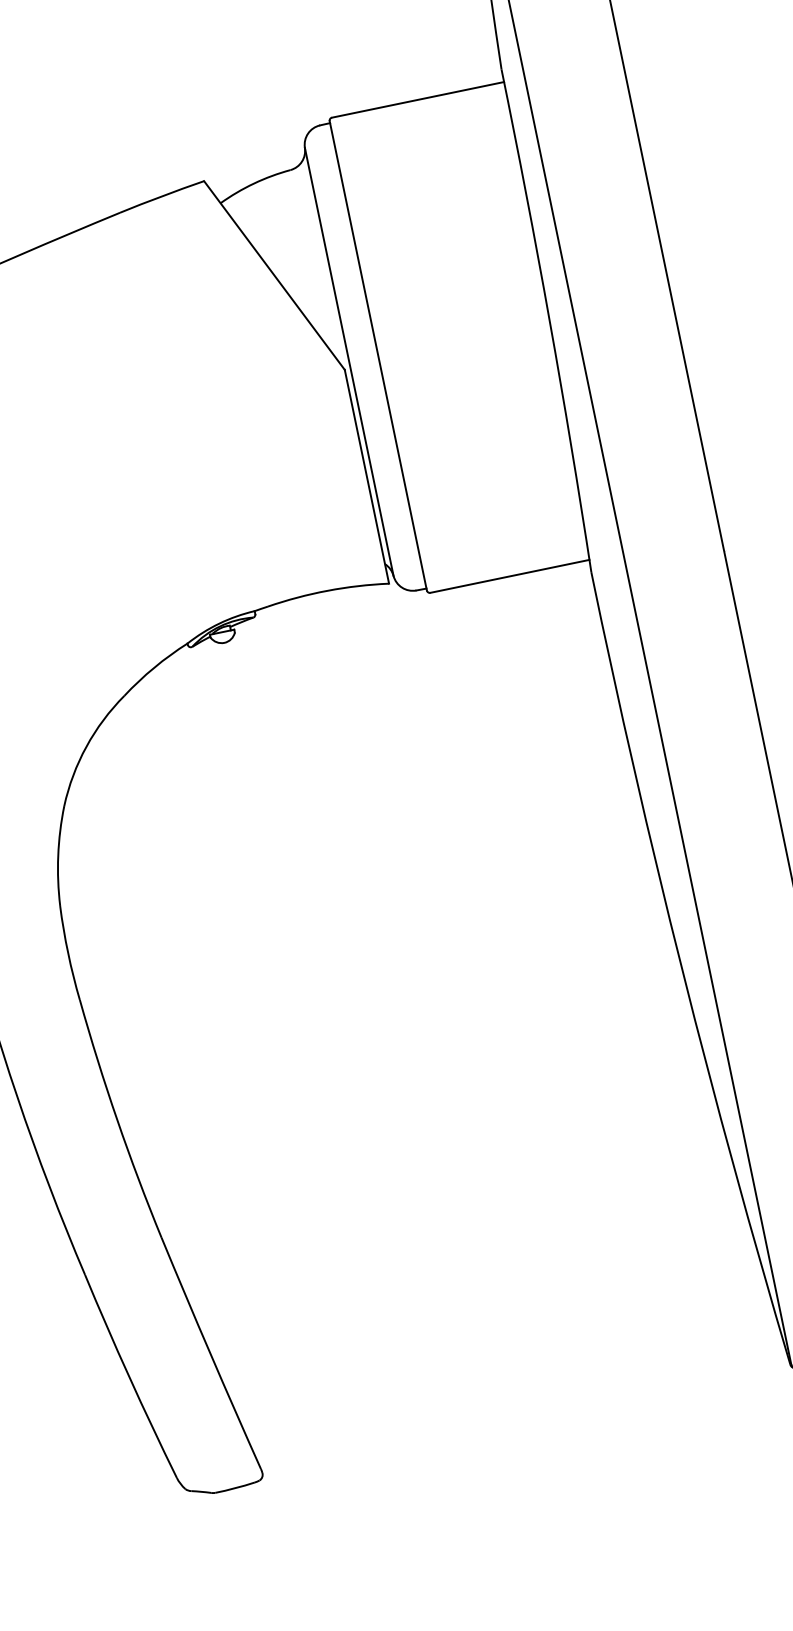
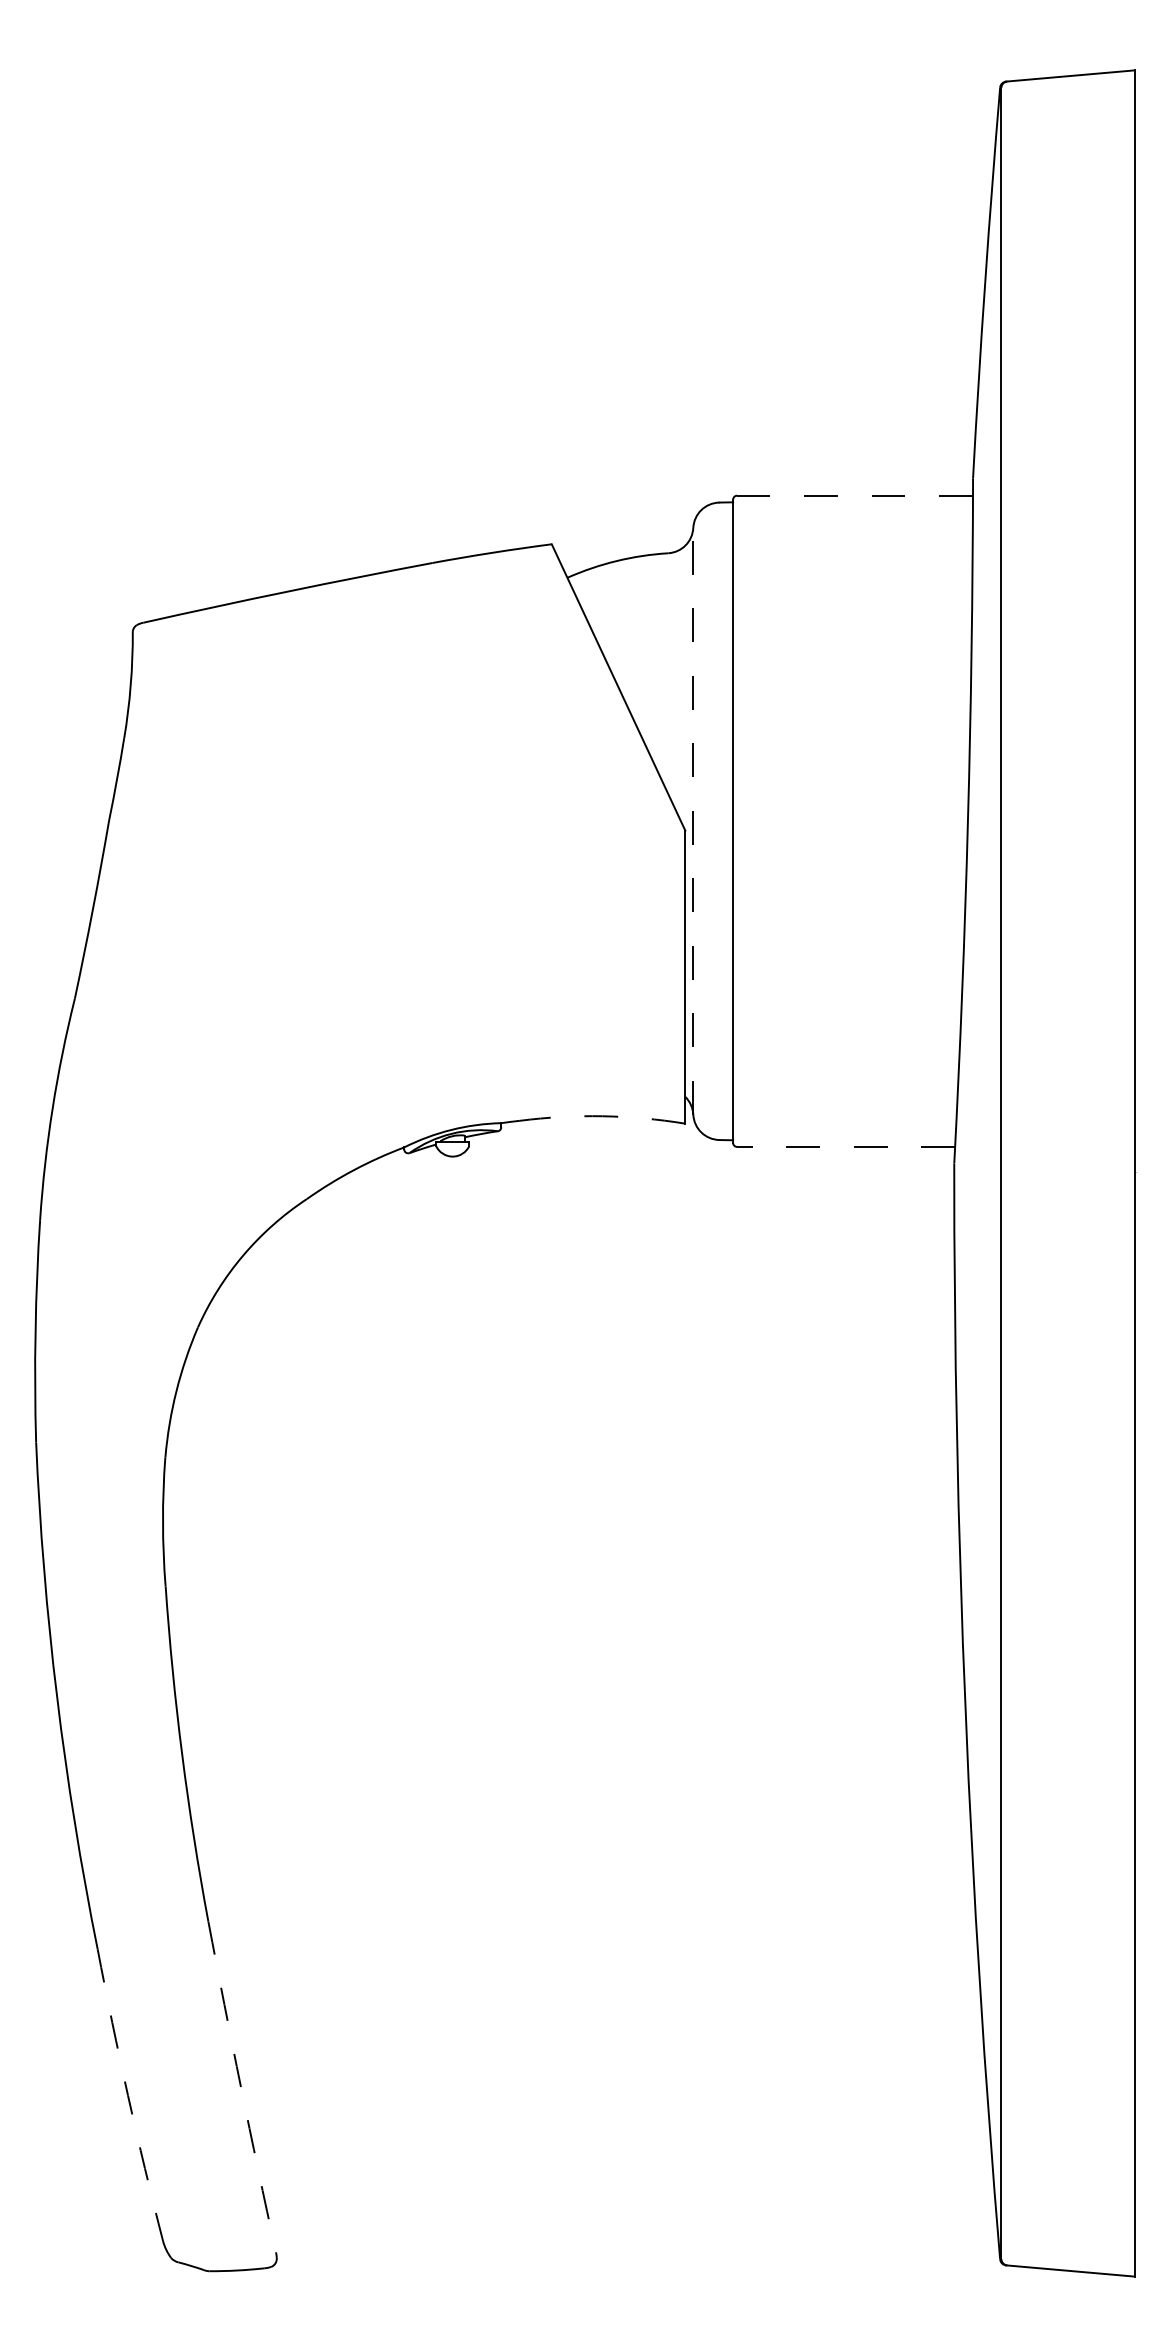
line: (418, 99) -> (855, 495), solid -> dashed
line: (349, 361) -> (693, 820), solid -> dashed
line: (509, 576) -> (845, 1146), solid -> dashed
arc: (327, 590) -> (602, 1116), solid -> dashed
arc: (210, 1353) -> (241, 2087), solid -> dashed
arc: (129, 1376) -> (128, 2095), solid -> dashed

